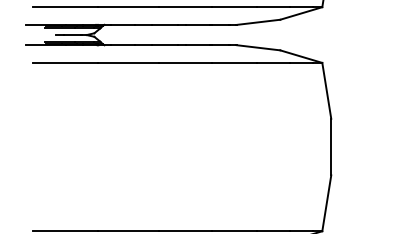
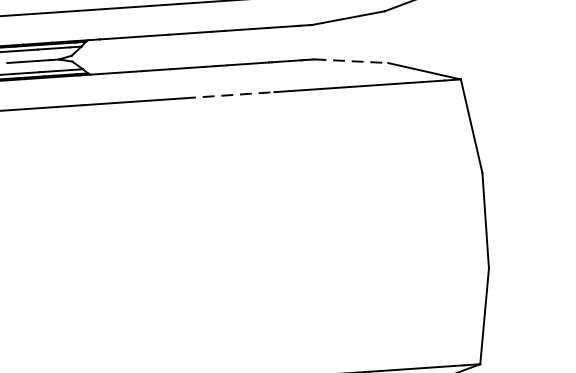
line: (258, 47) -> (351, 60), solid -> dashed
line: (185, 62) -> (229, 94), solid -> dashed

